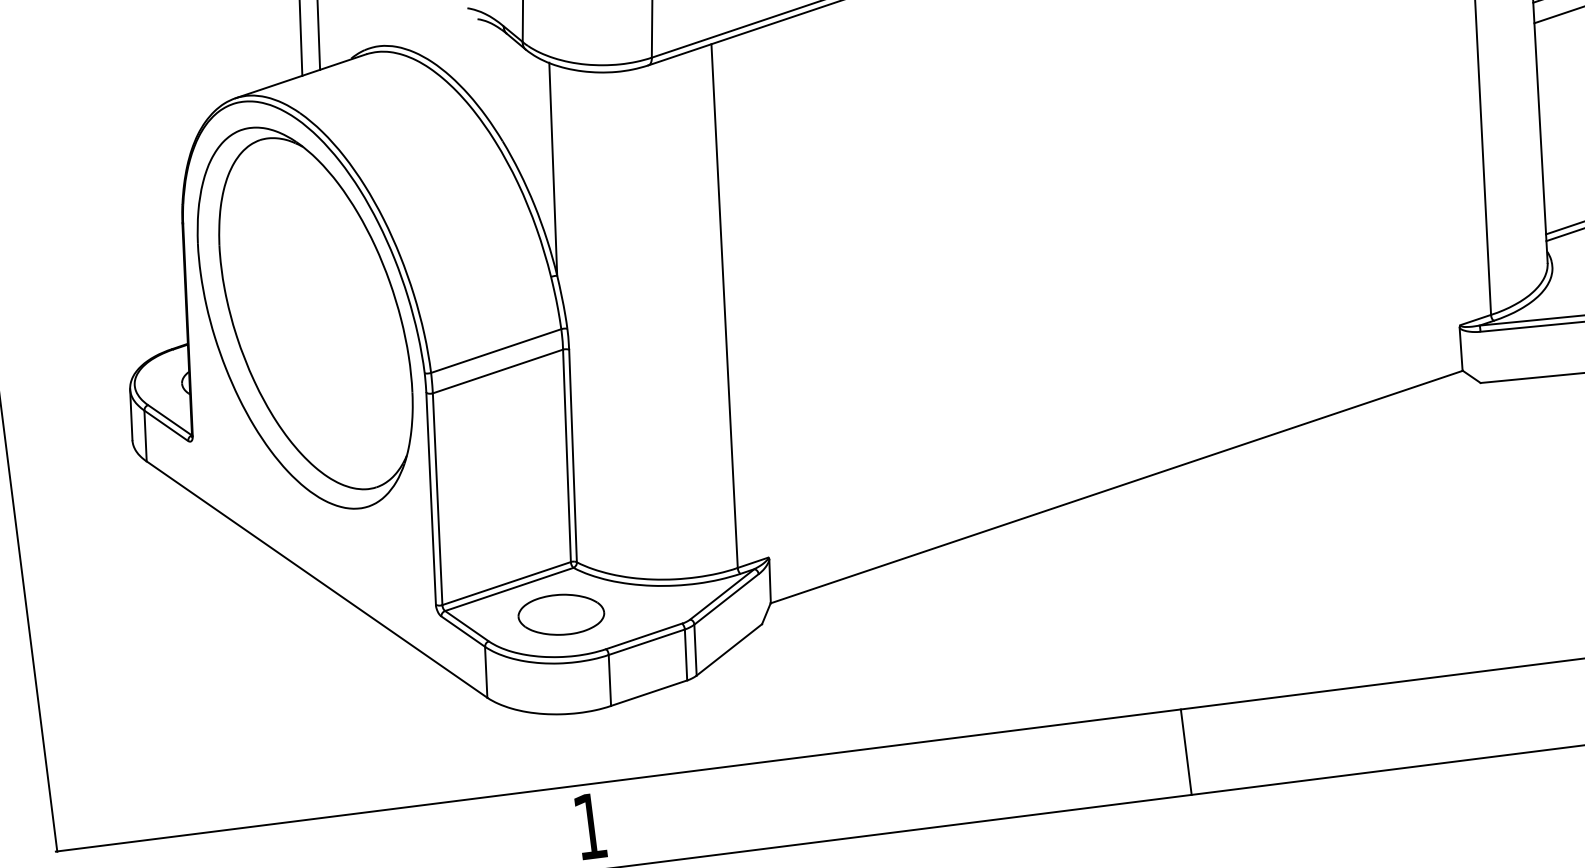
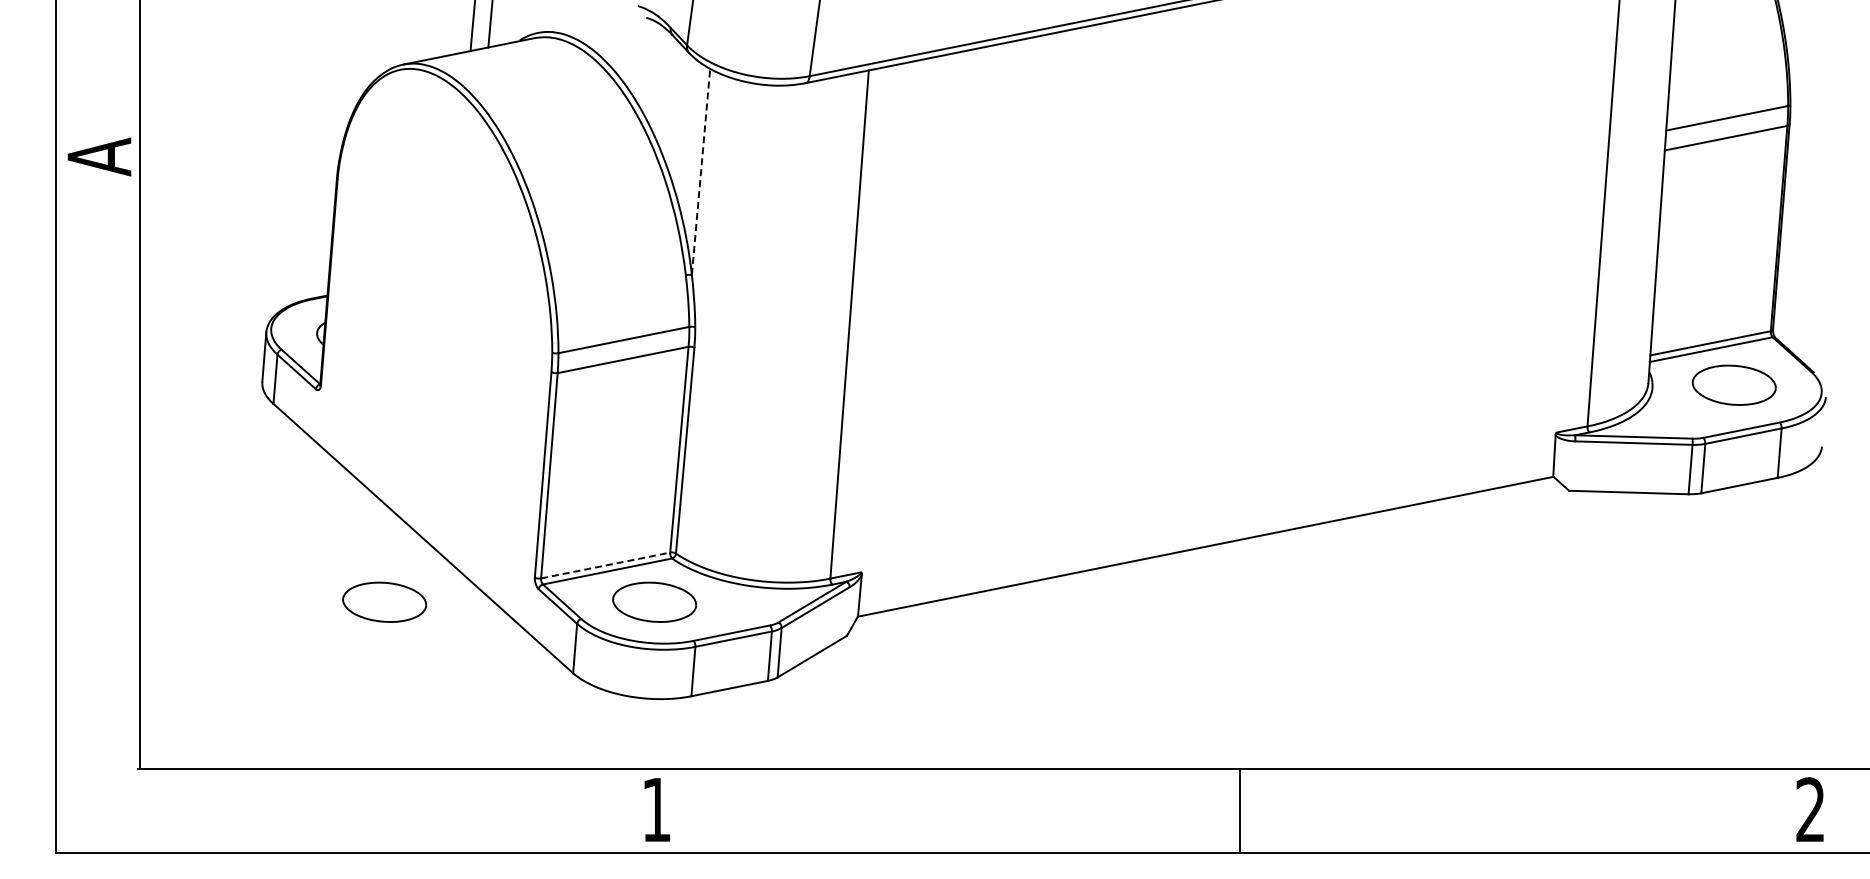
line: (553, 168) -> (701, 171), solid -> dashed
part: (304, 318) -> (443, 285), removed
line: (506, 583) -> (605, 565), solid -> dashed
part: (285, 648) -> (384, 601), added

